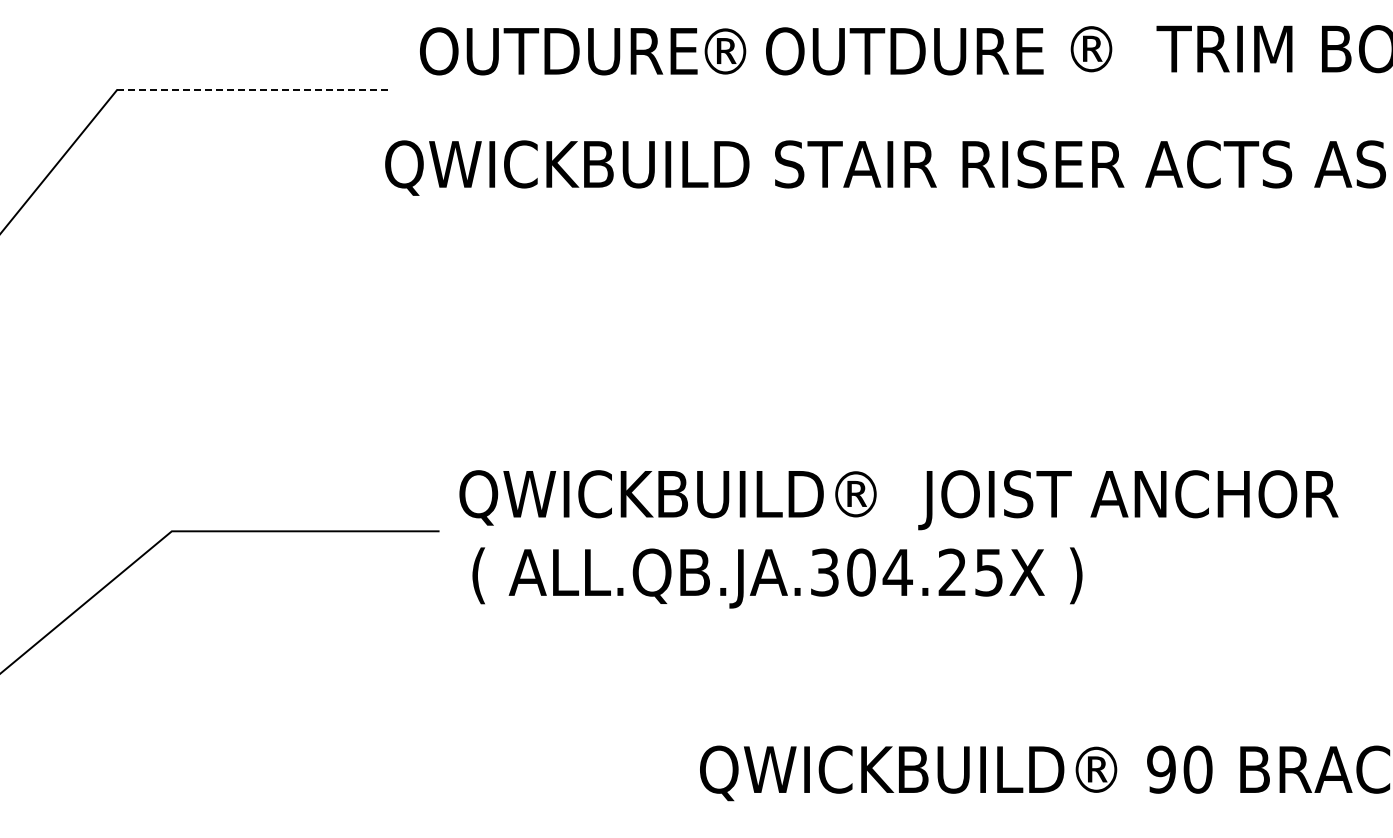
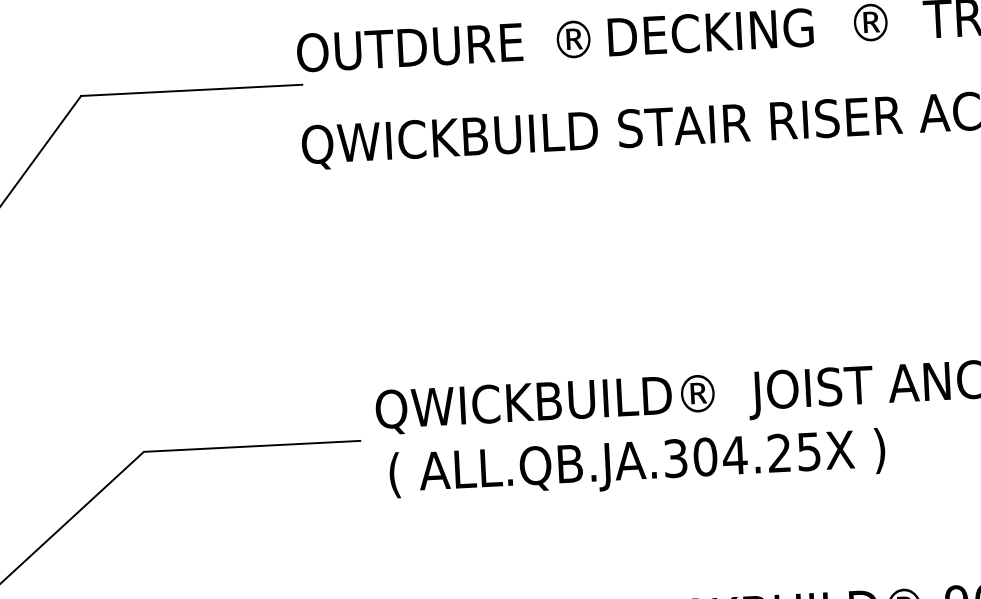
text: (558, 51) -> (409, 47), moved
text: (904, 51) -> (719, 32), OUTDURE -> DECKING
line: (253, 90) -> (192, 90), dashed -> solid

